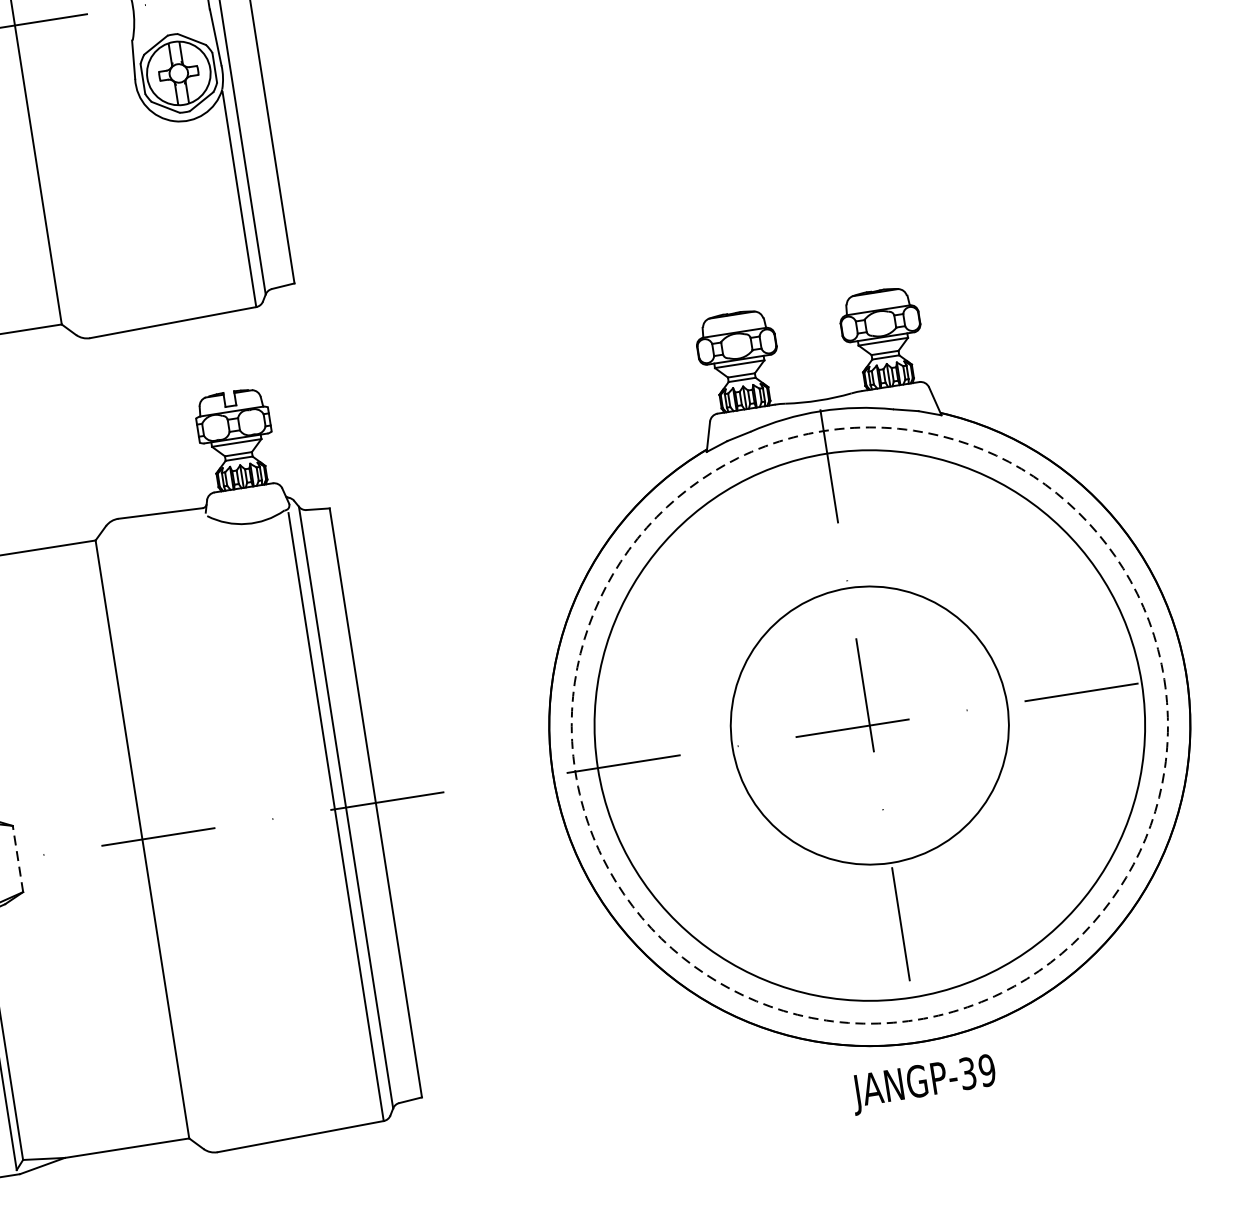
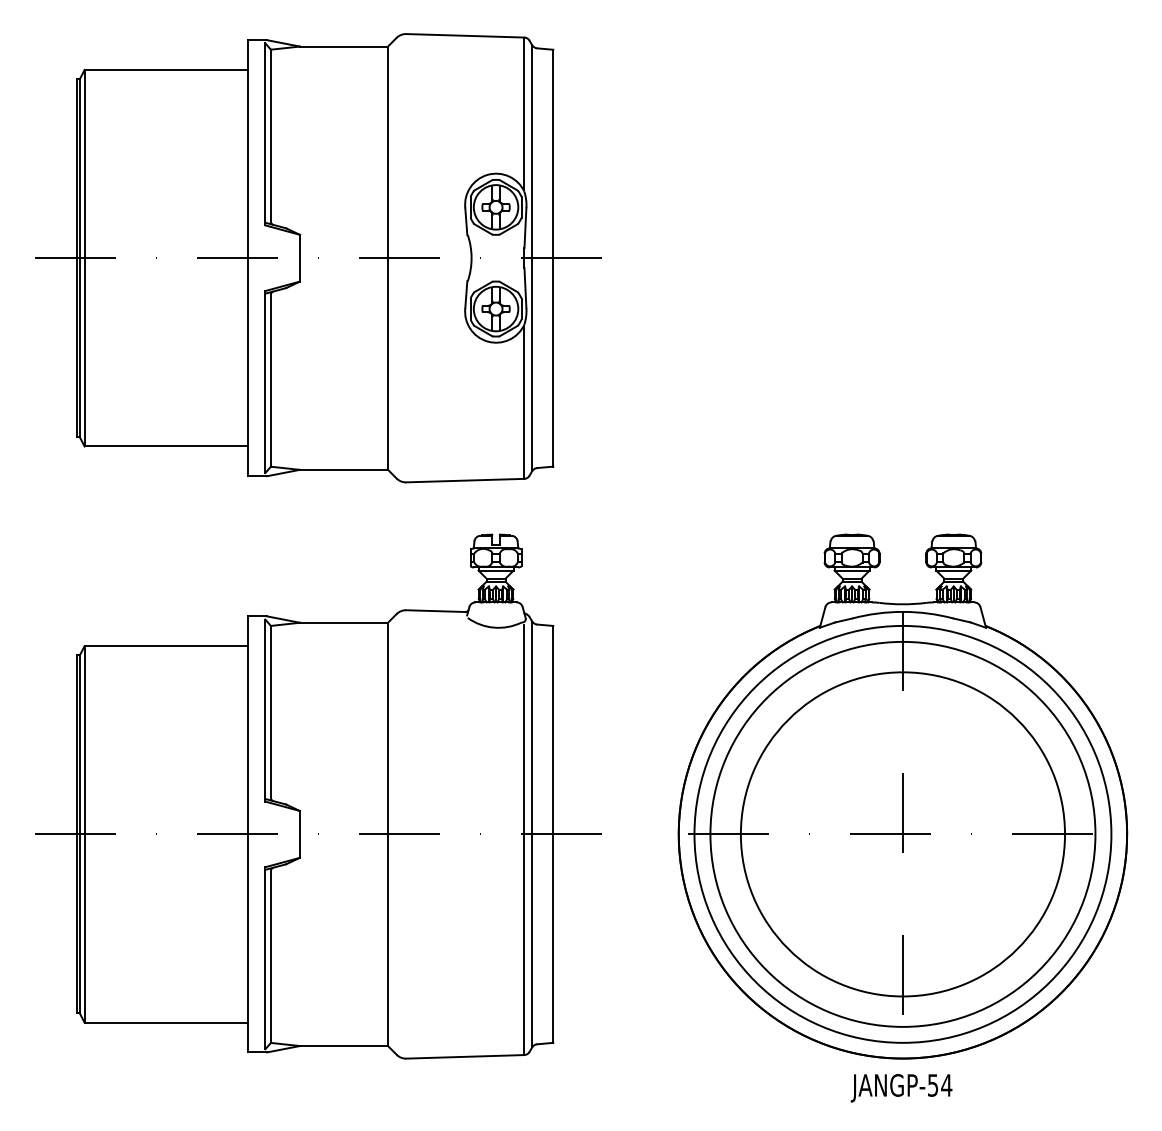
circle: (869, 724) -> (902, 833), dashed -> solid
circle: (869, 725) -> (902, 834), size x1.67
line: (17, 857) -> (299, 833), dashed -> solid
text: (978, 1071) -> (940, 1085), JANGP-39 -> JANGP-54

